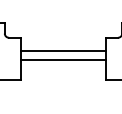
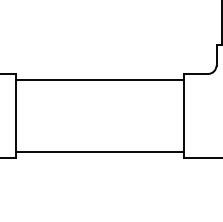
line: (63, 50) -> (99, 150), moved
line: (63, 59) -> (99, 79), moved

